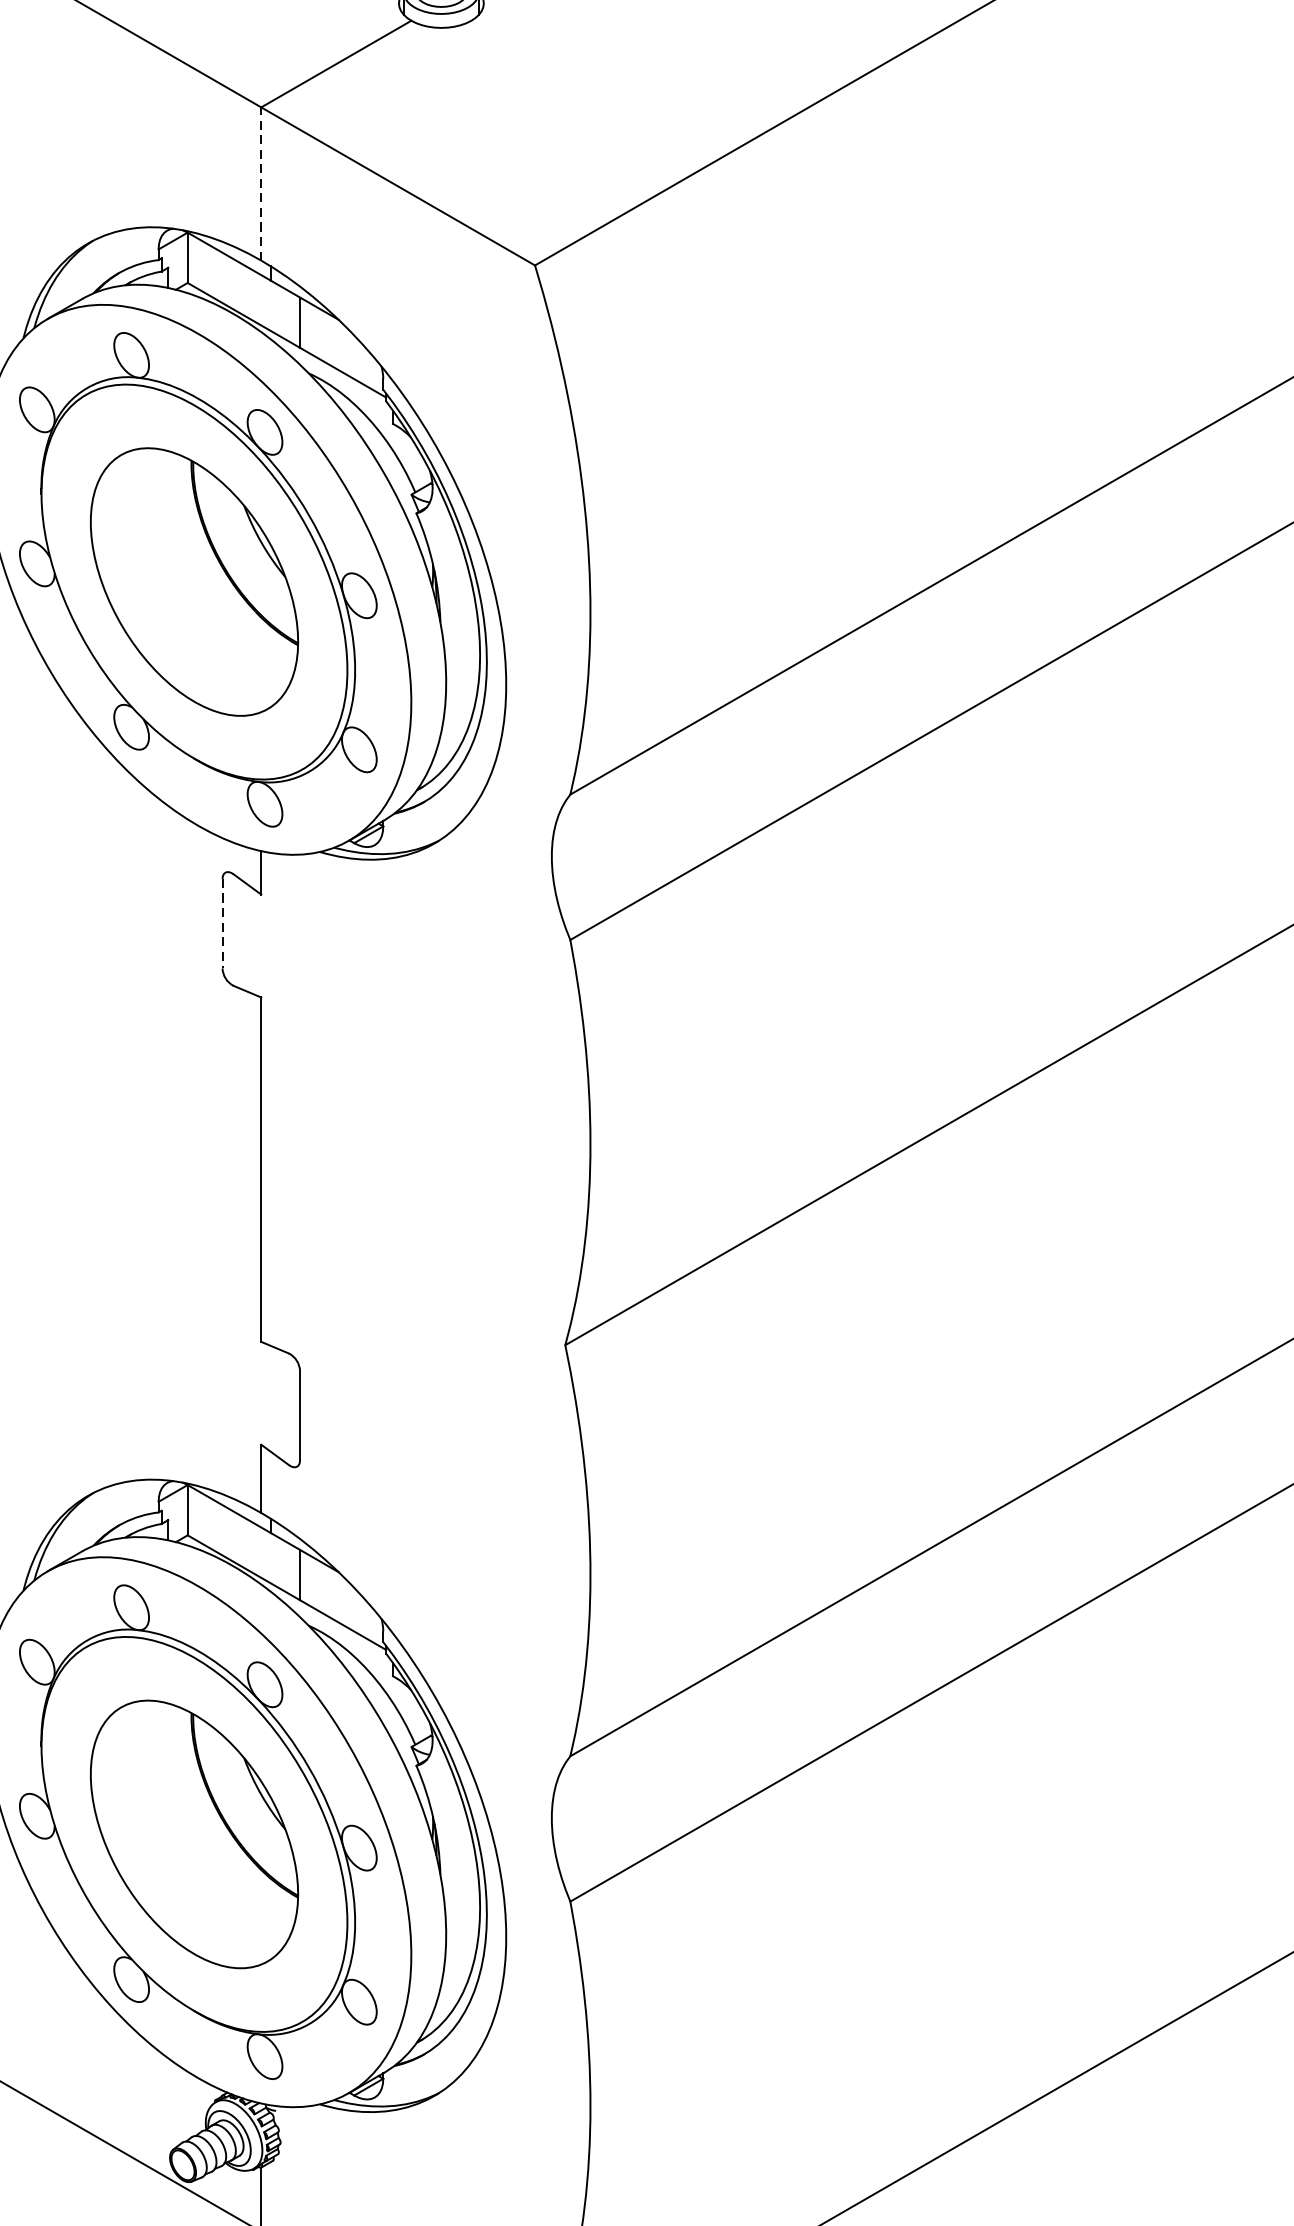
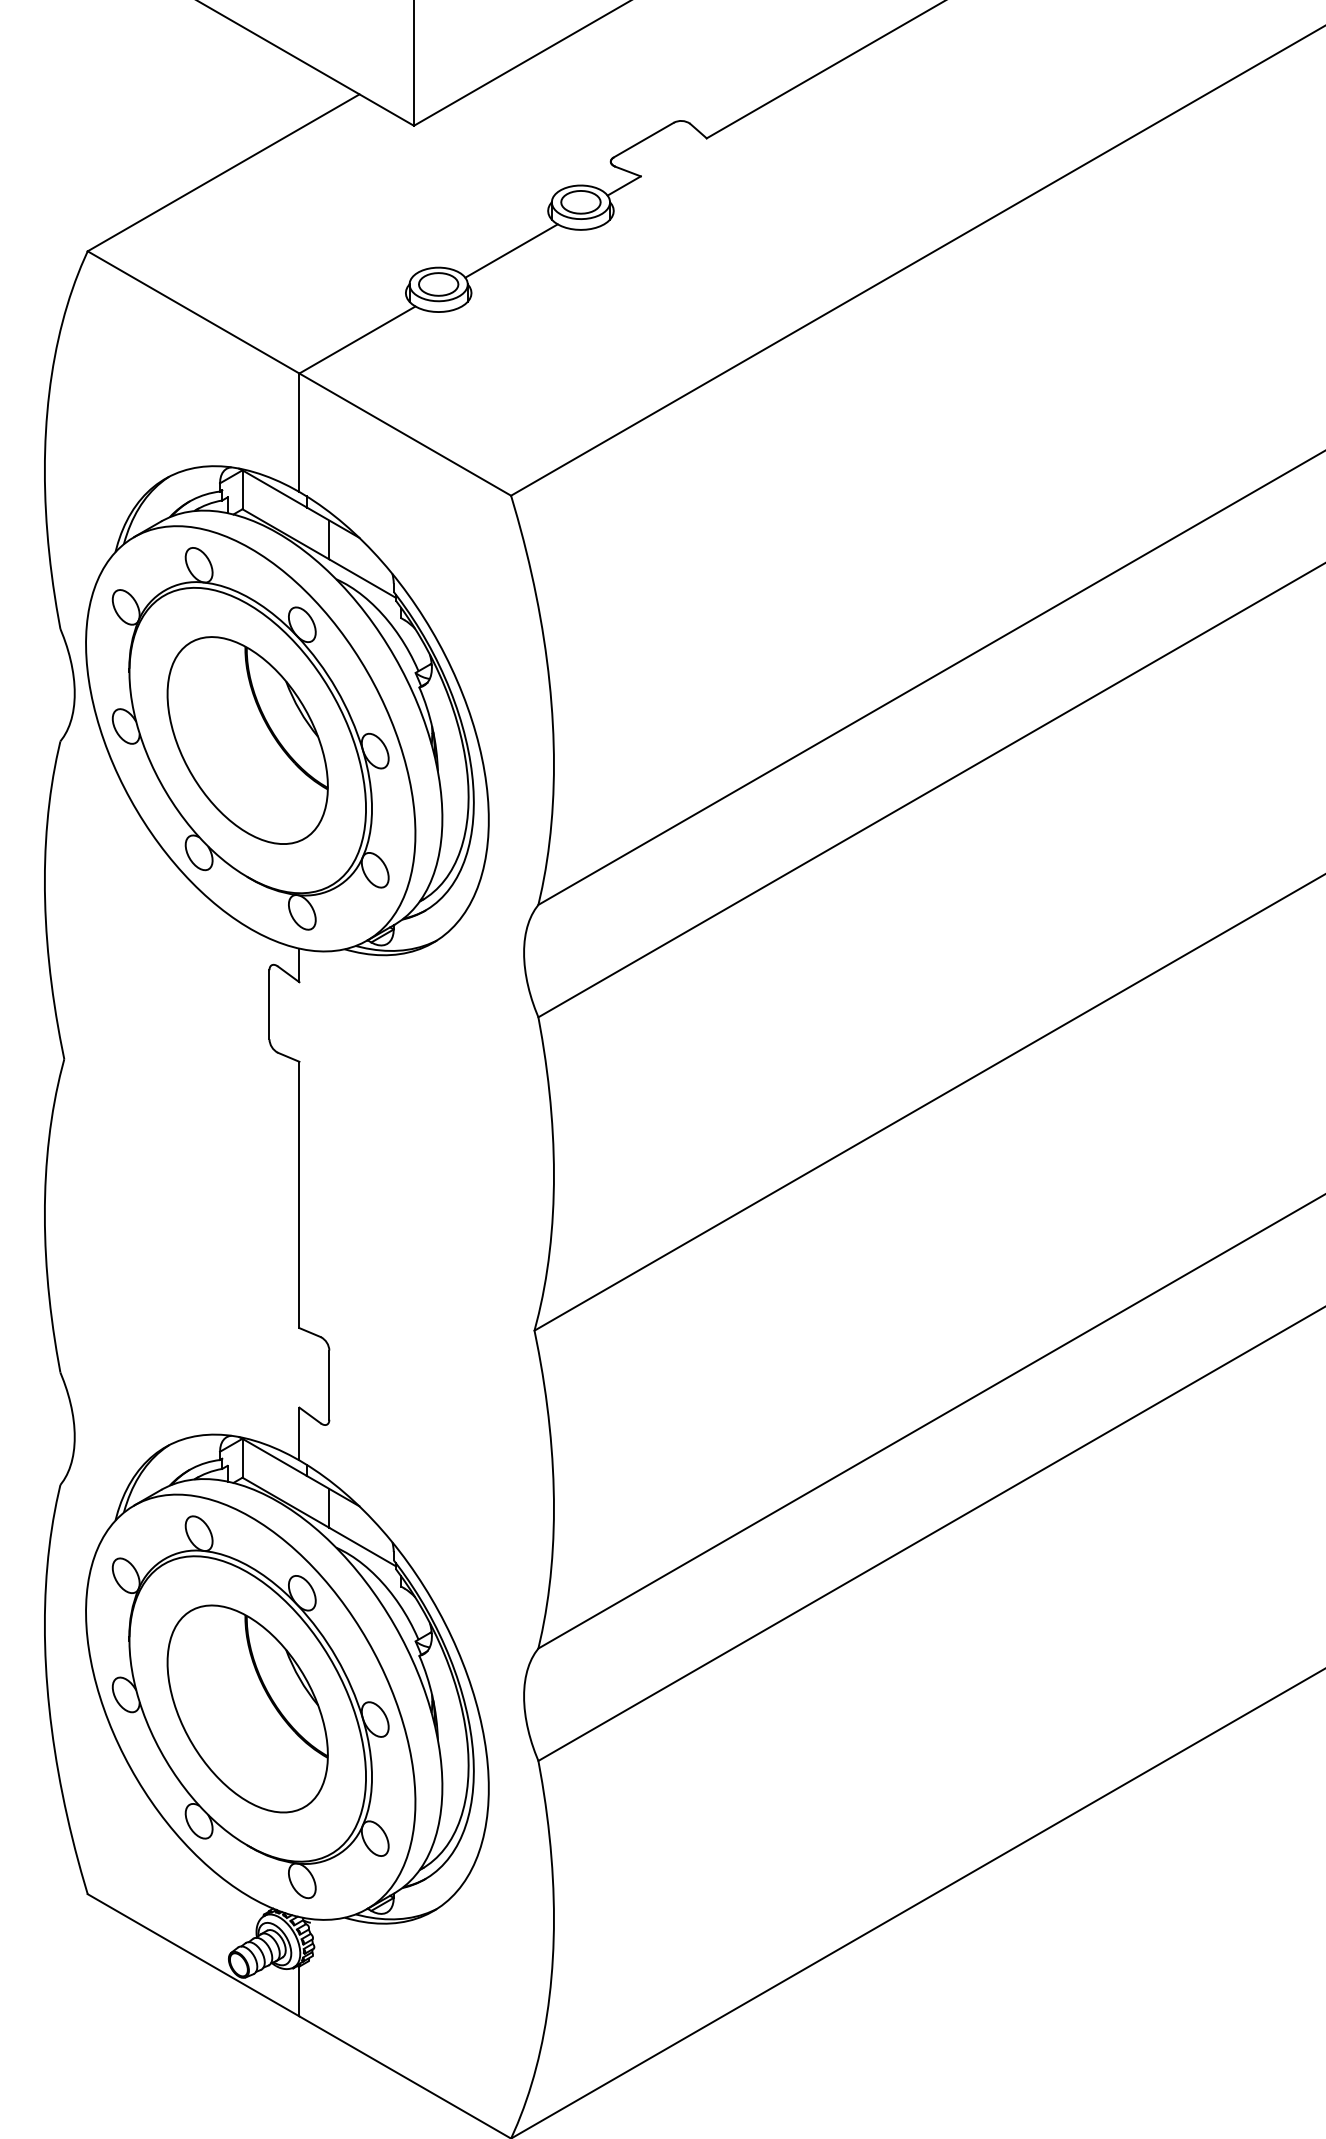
line: (261, 183) -> (299, 432), dashed -> solid
line: (222, 923) -> (269, 1004), dashed -> solid

